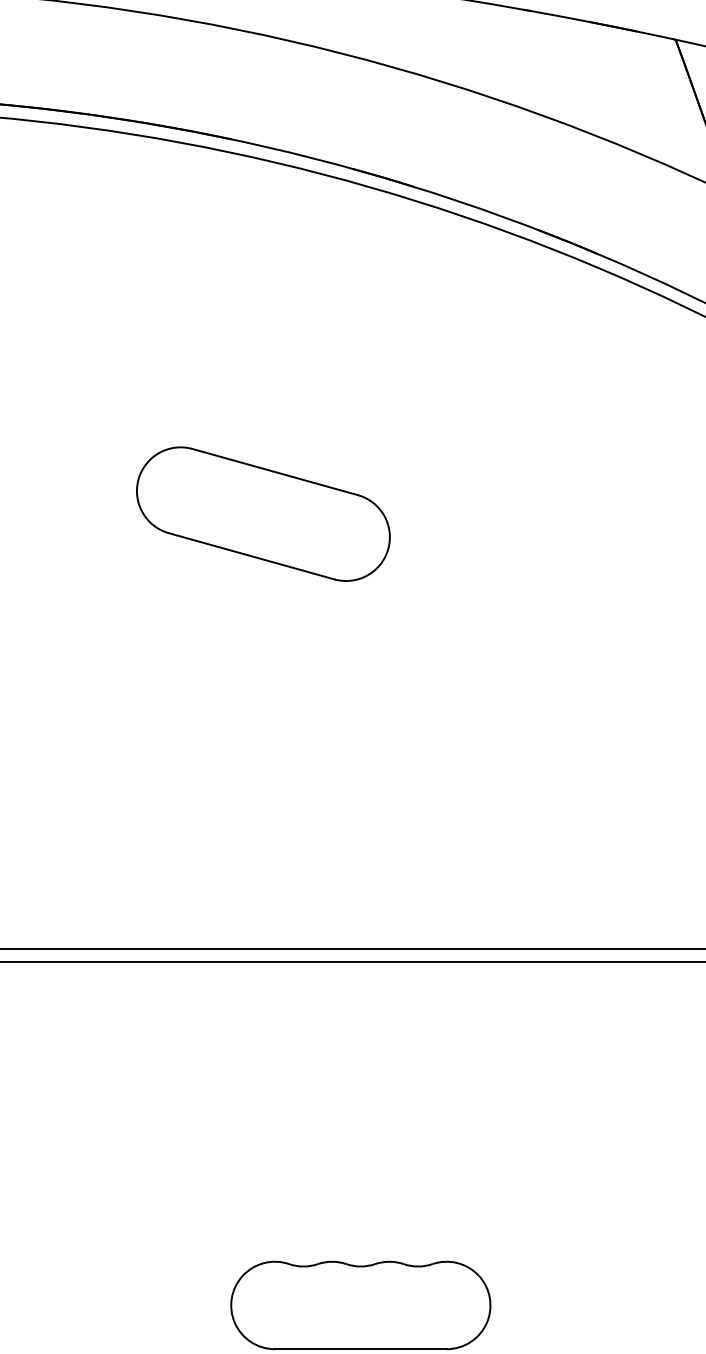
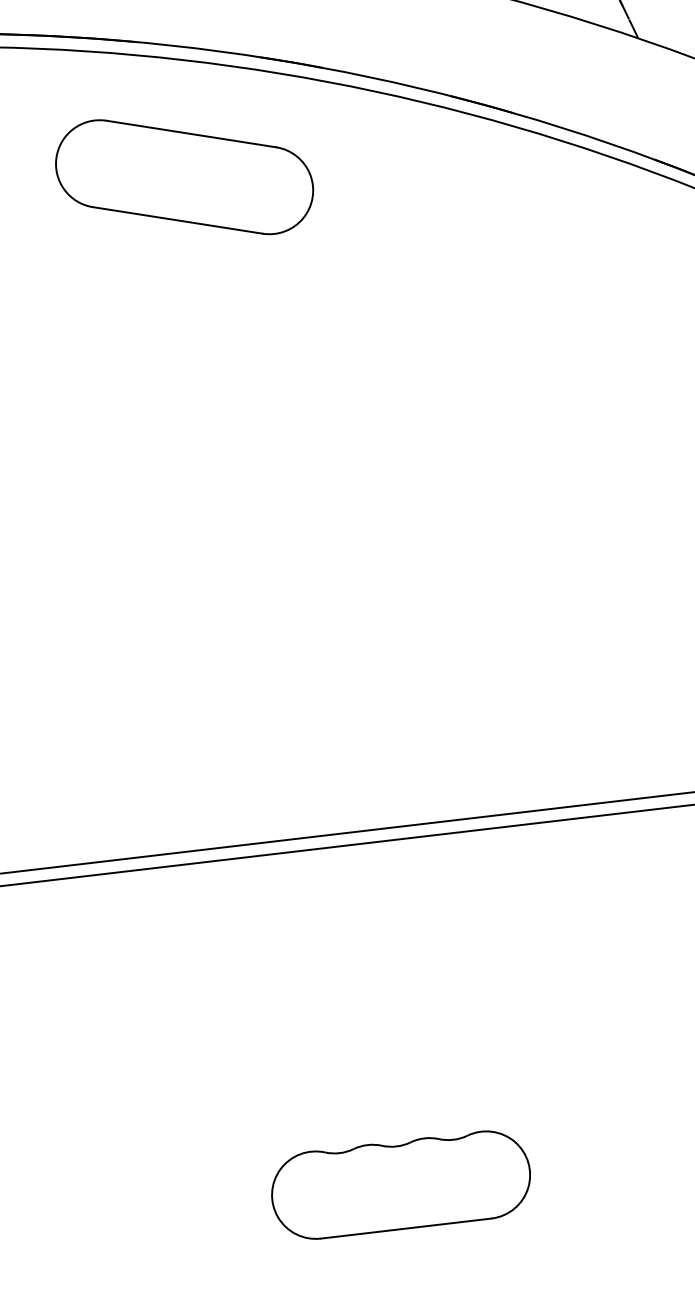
part: (263, 513) -> (184, 176), moved

